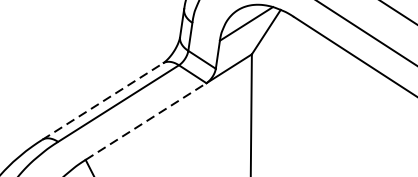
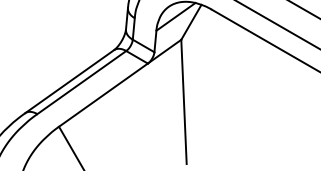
line: (103, 101) -> (70, 81), dashed -> solid
line: (146, 121) -> (103, 95), dashed -> solid

